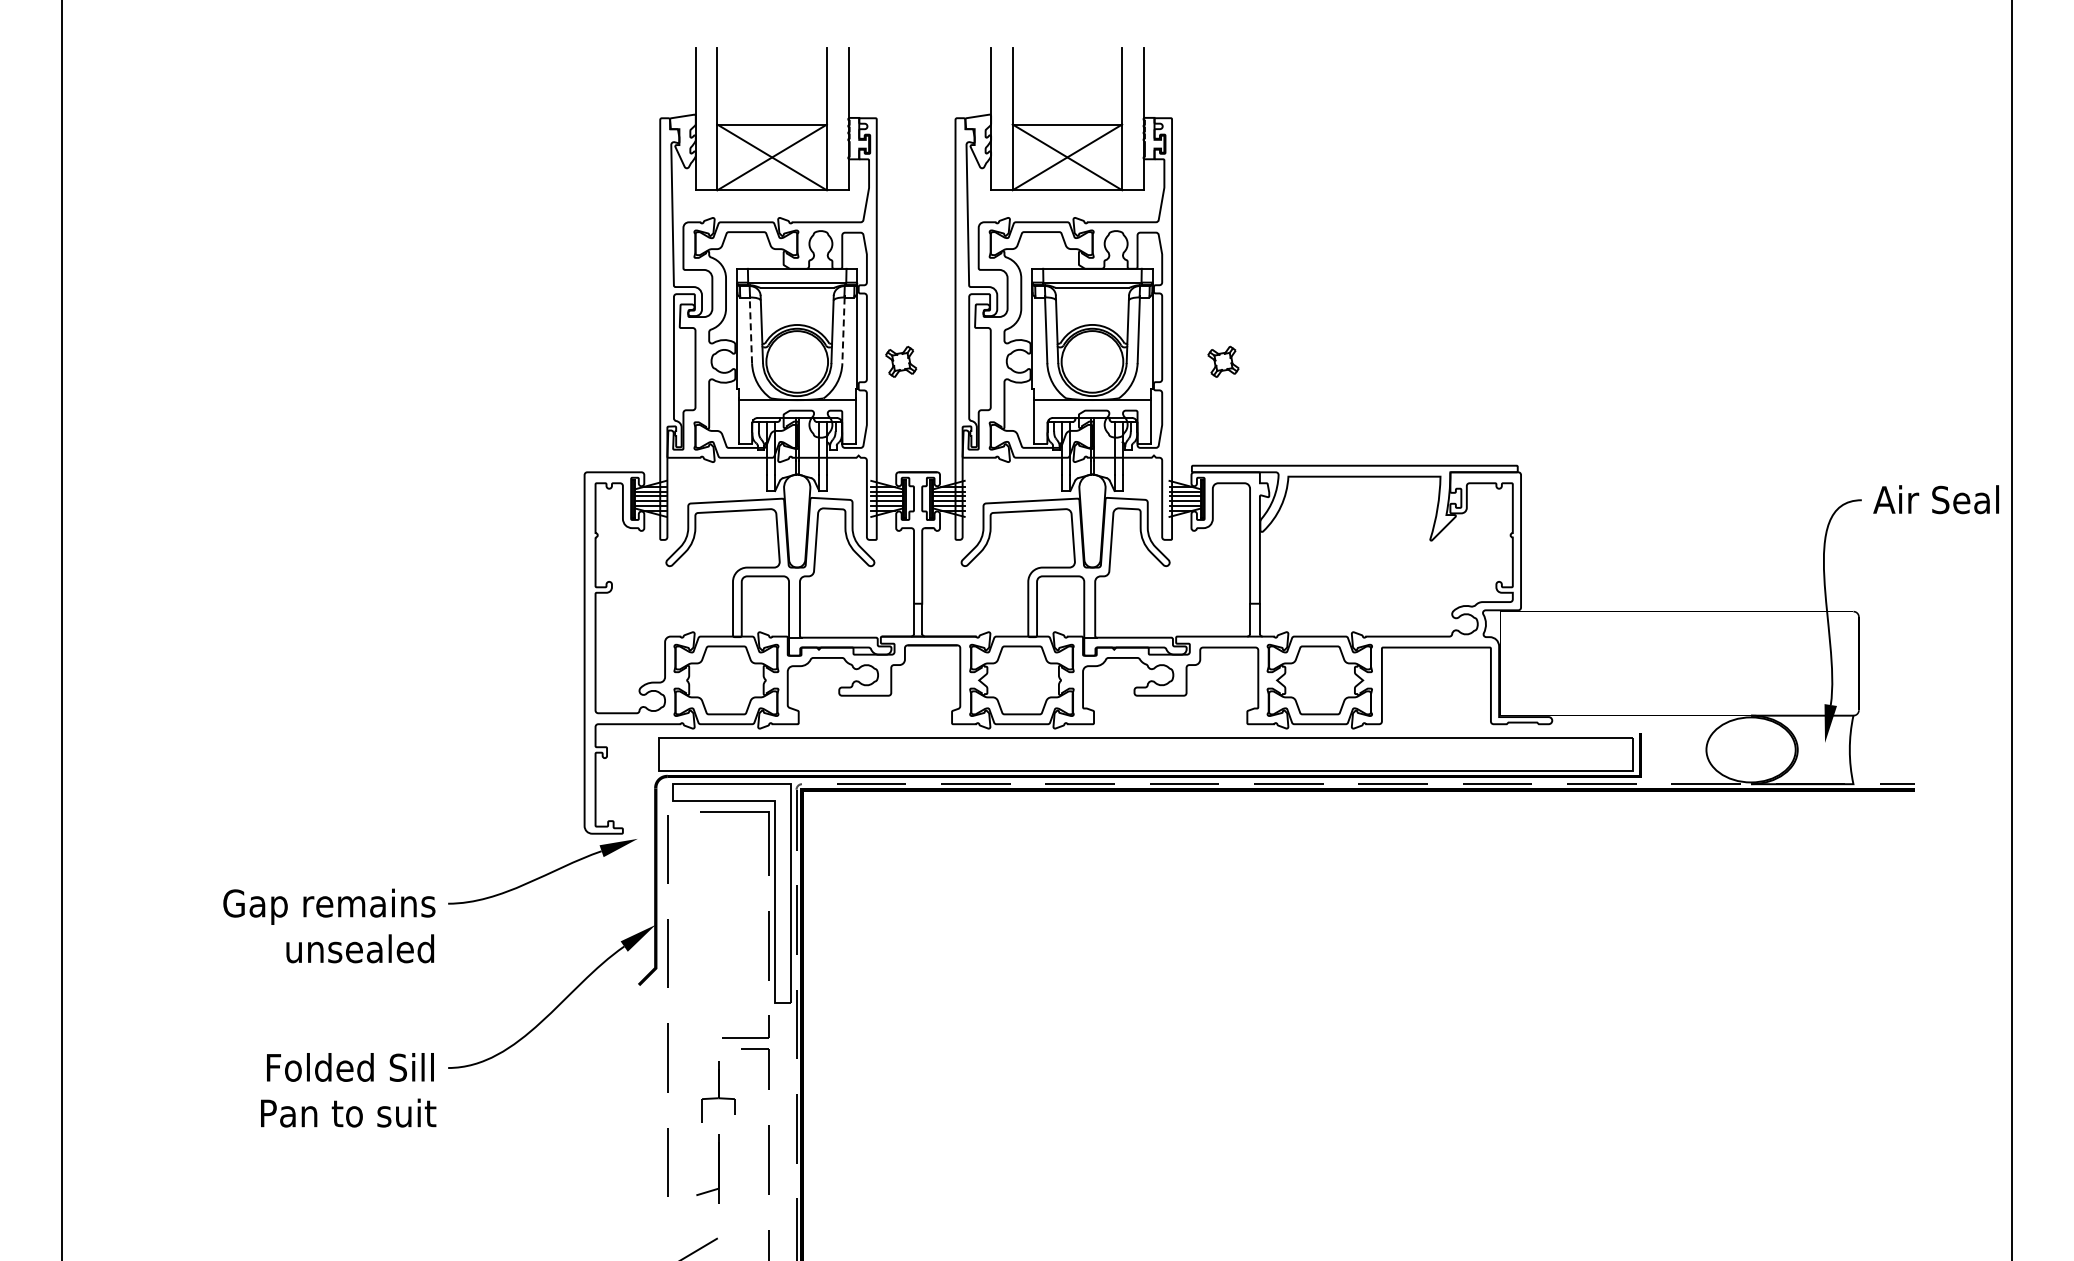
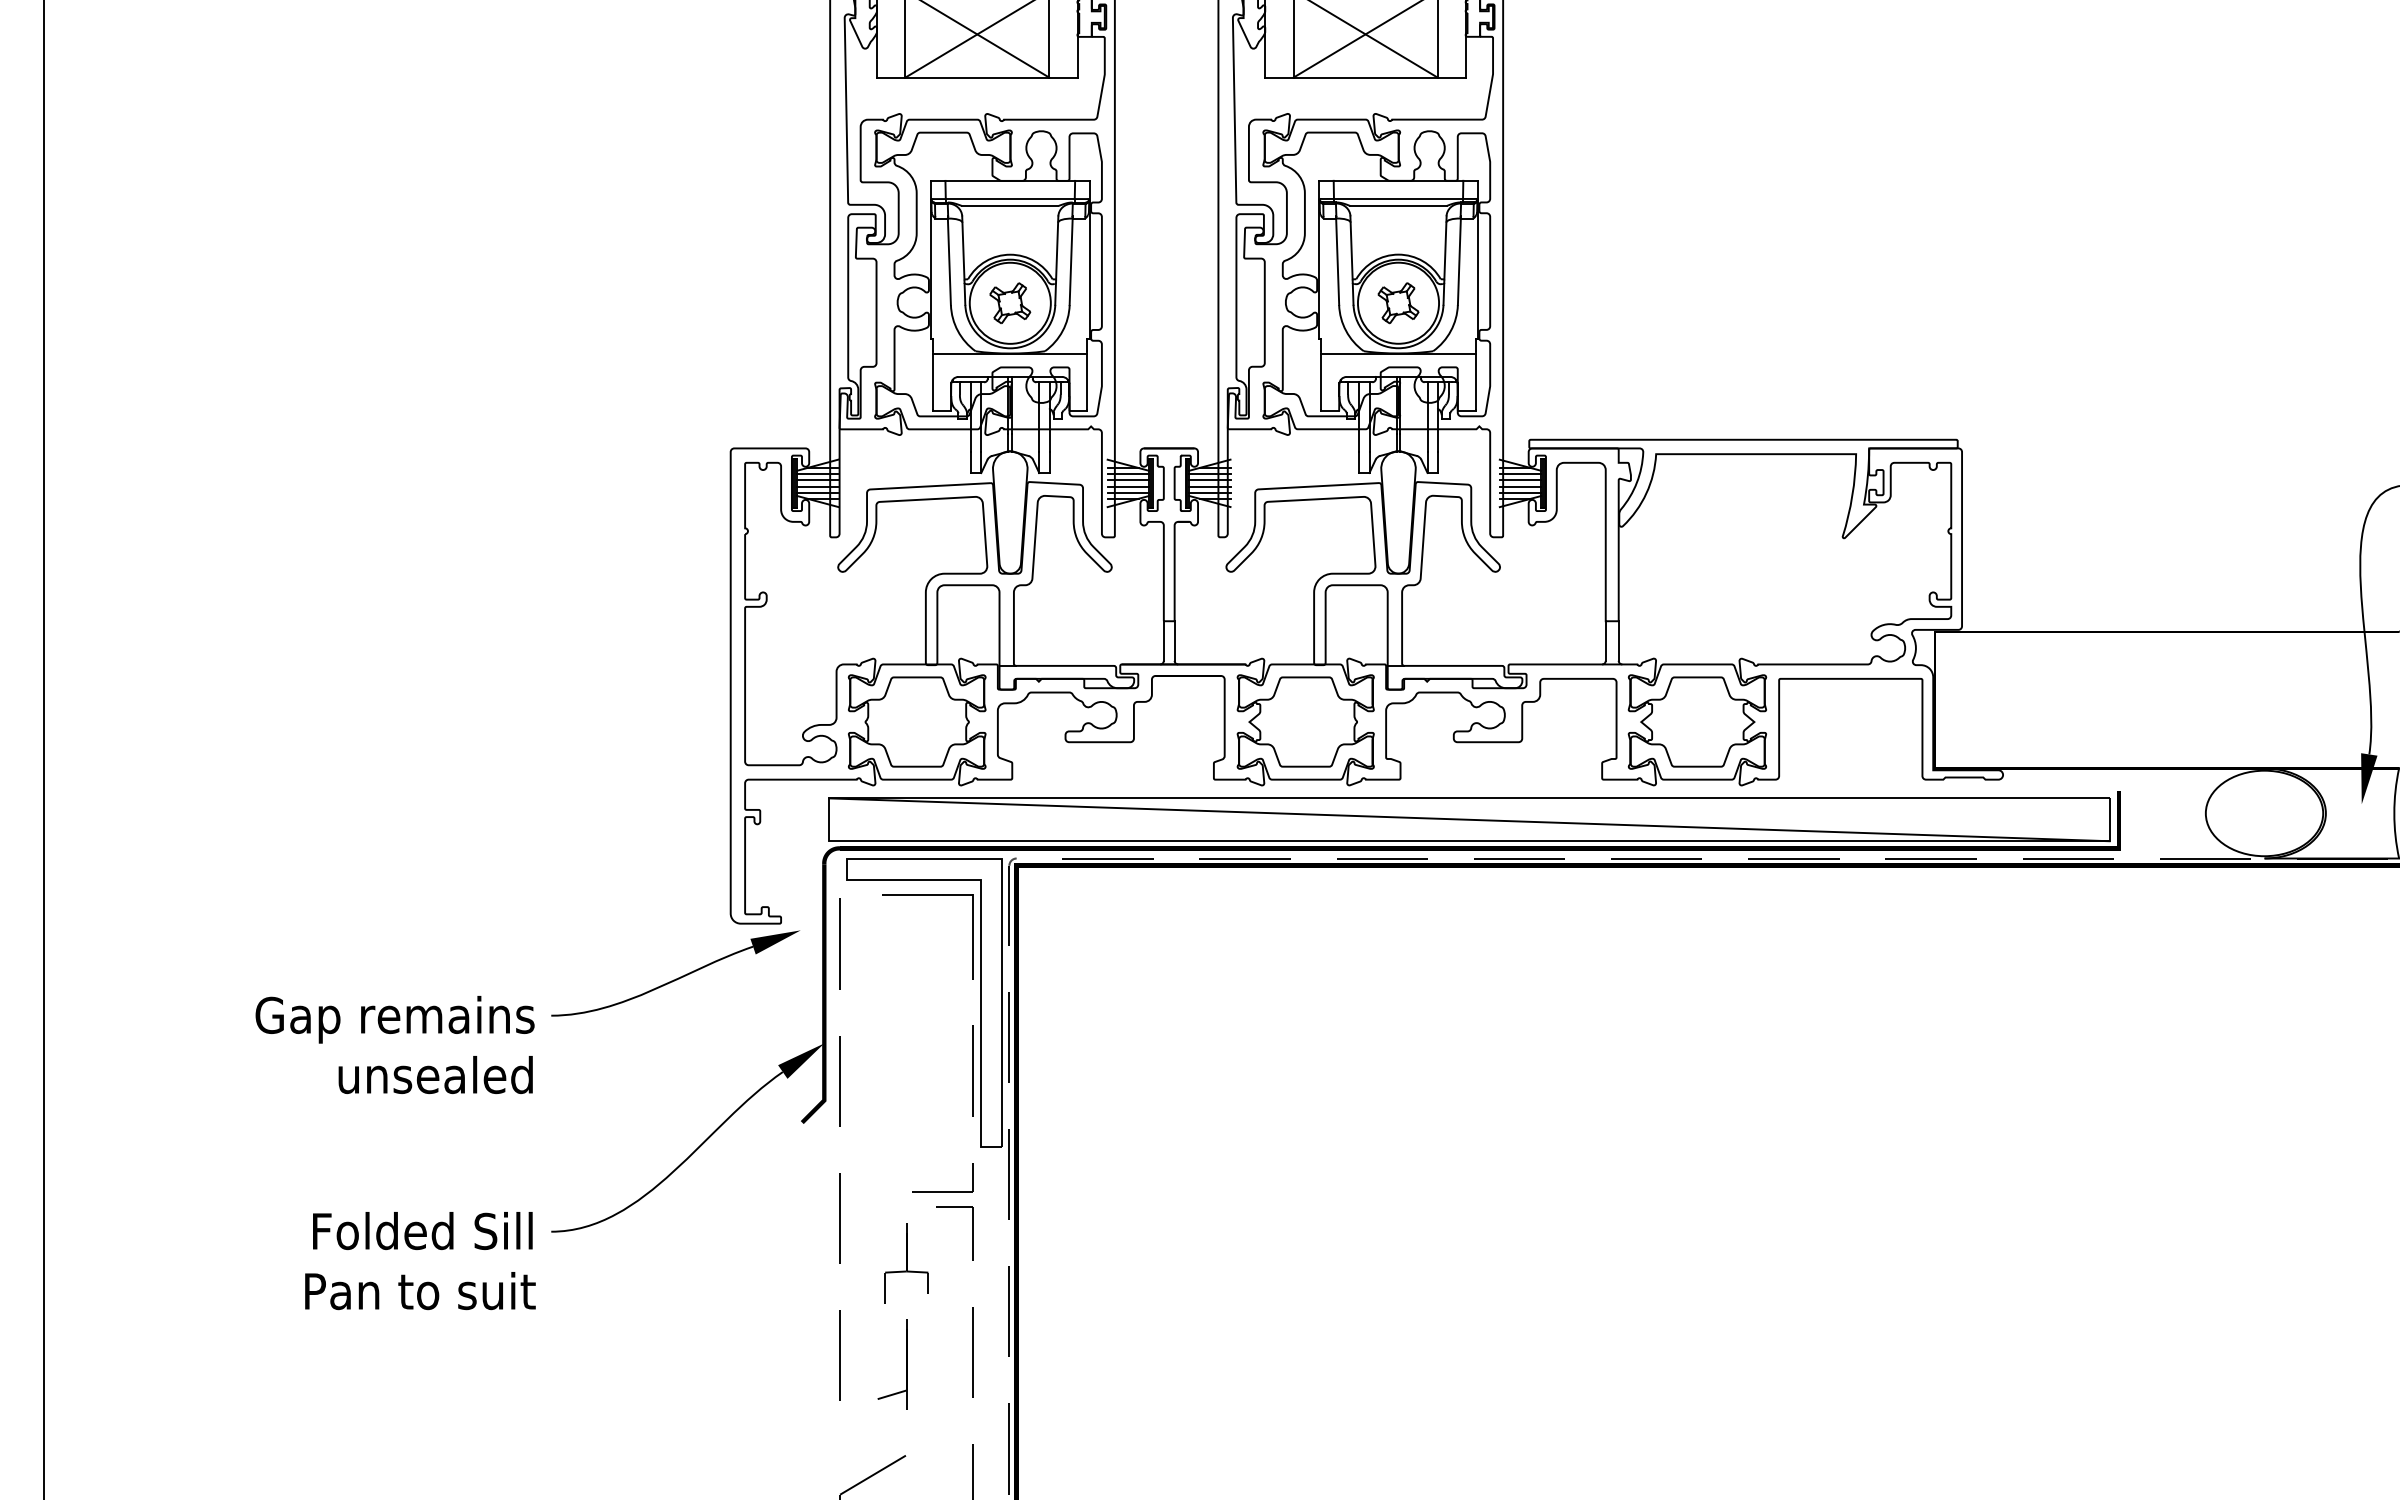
line: (750, 330) -> (948, 261), dashed -> solid
line: (843, 330) -> (1071, 261), dashed -> solid
part: (901, 361) -> (1010, 302), moved
part: (1223, 361) -> (1398, 302), moved
line: (1146, 754) -> (1469, 819), added

